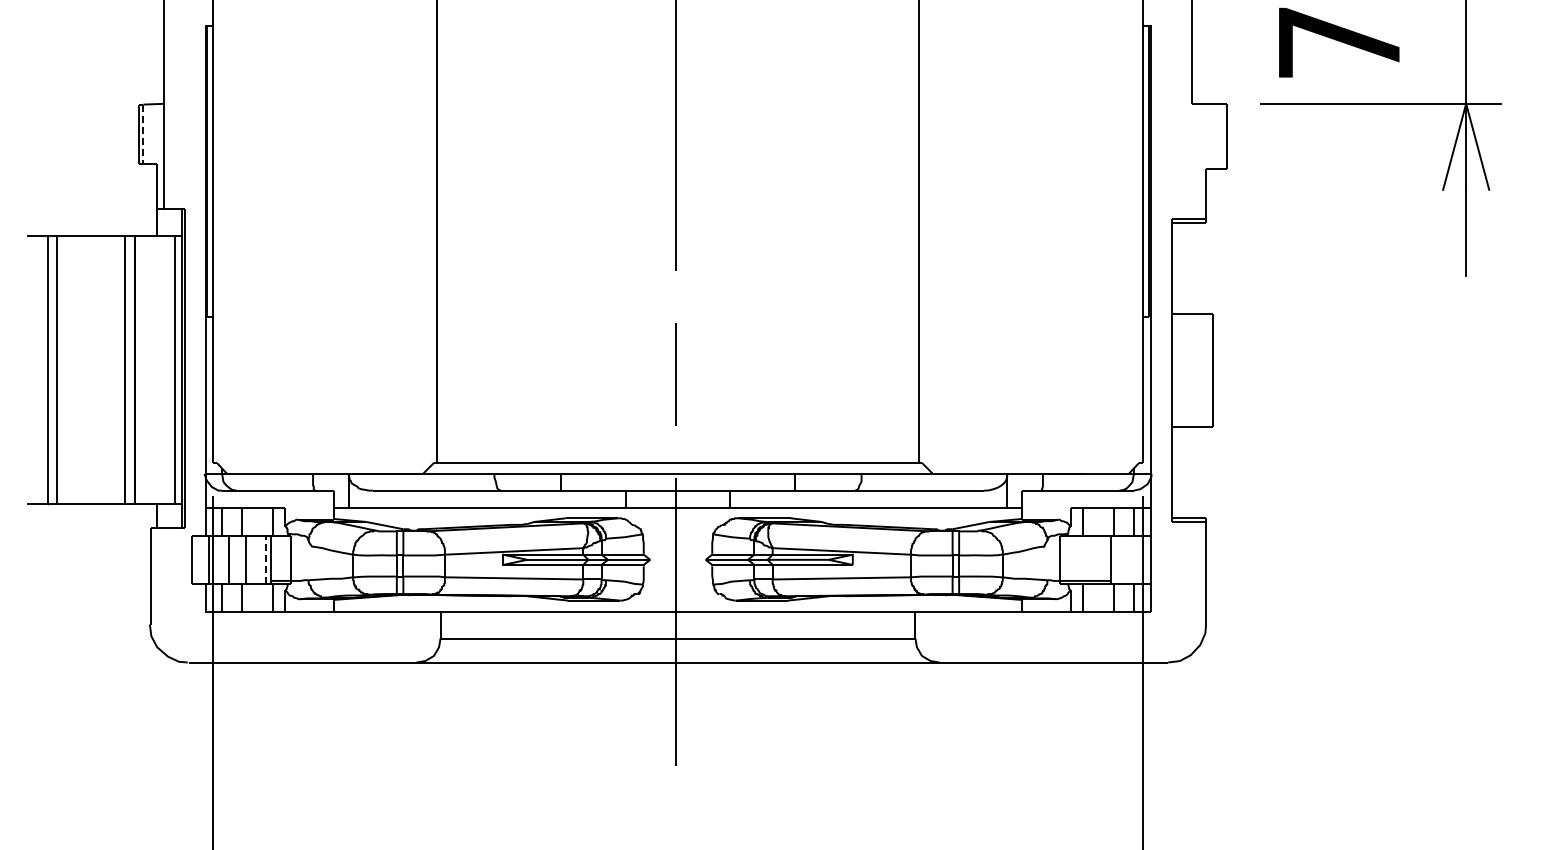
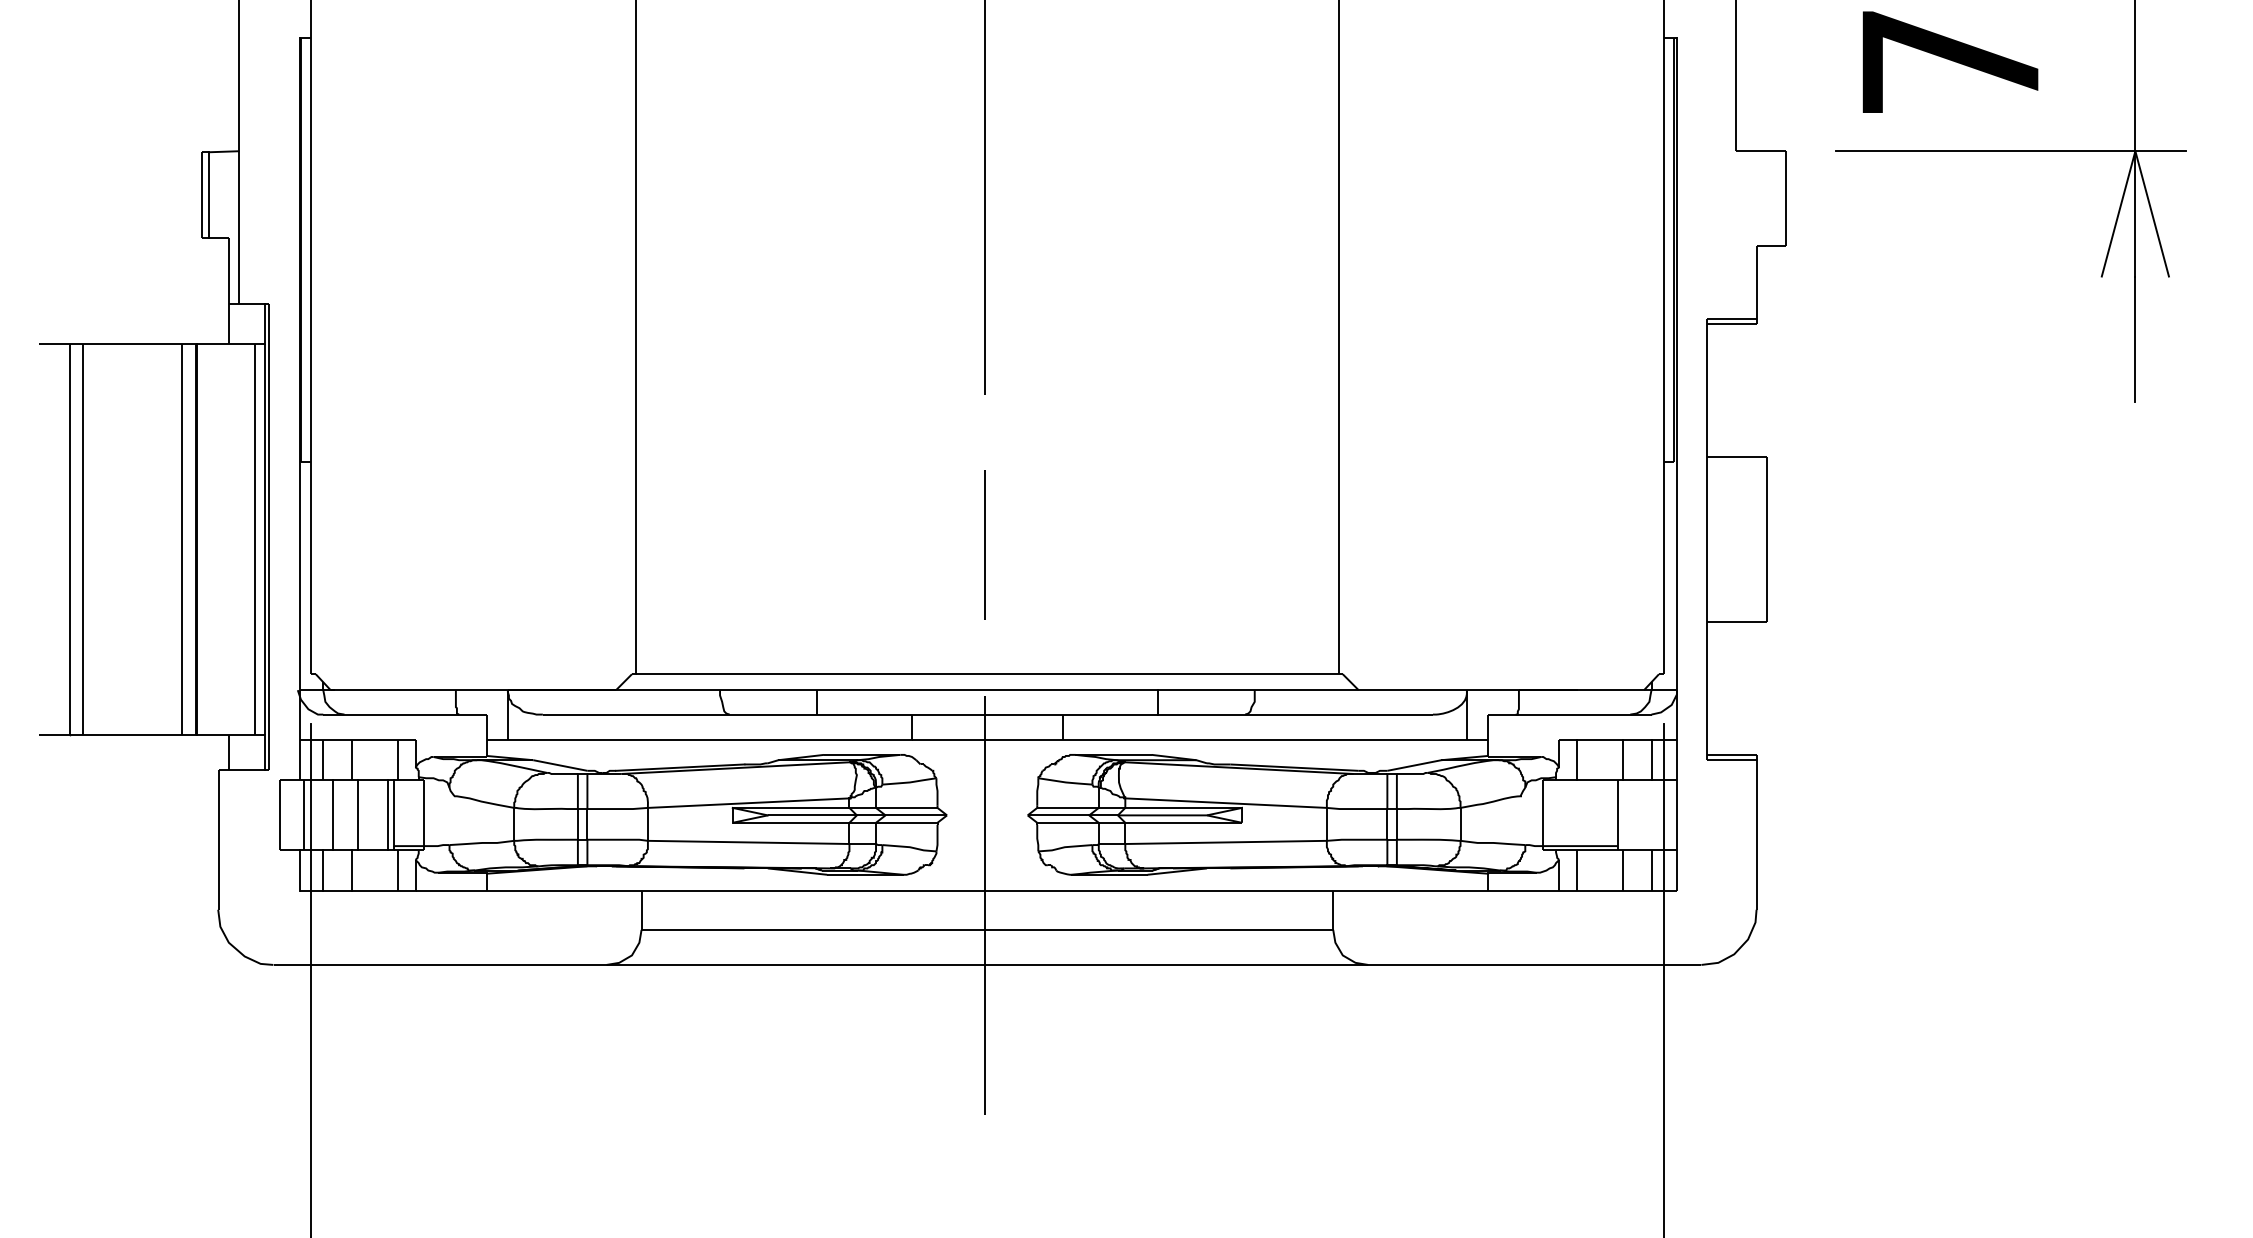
line: (143, 134) -> (208, 195), dashed -> solid
line: (266, 559) -> (388, 814), dashed -> solid

